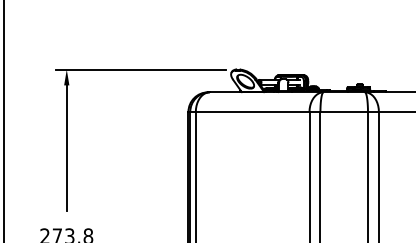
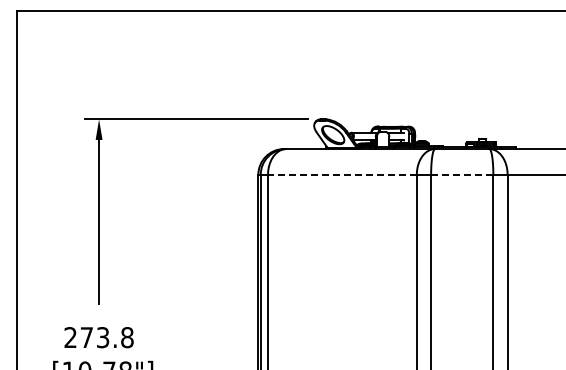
line: (251, 111) -> (341, 174), solid -> dashed
line: (343, 111) -> (461, 174), solid -> dashed

